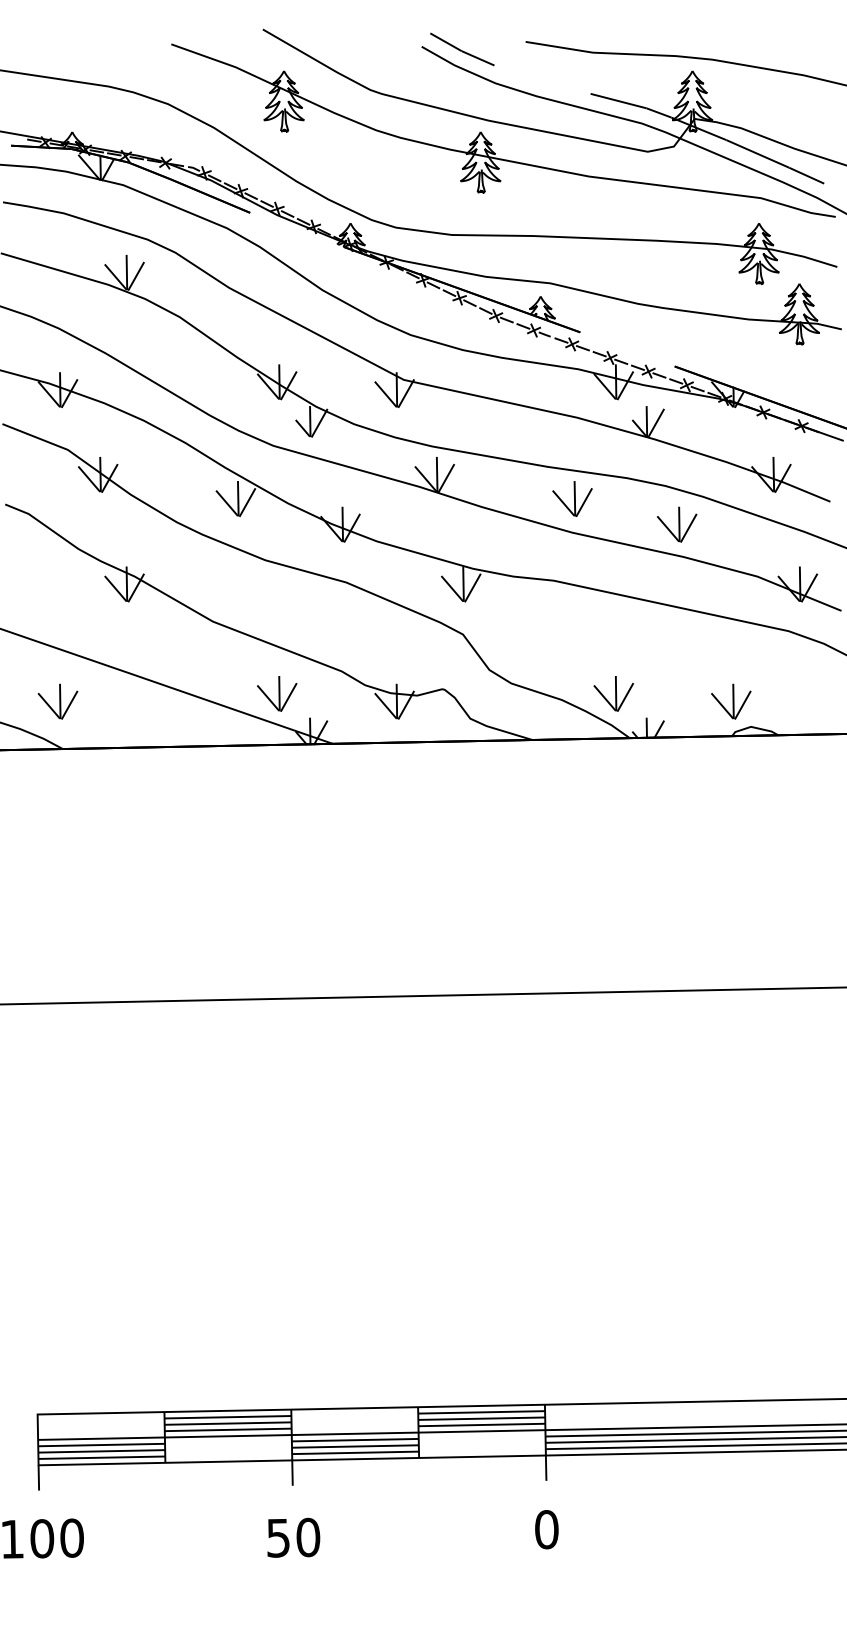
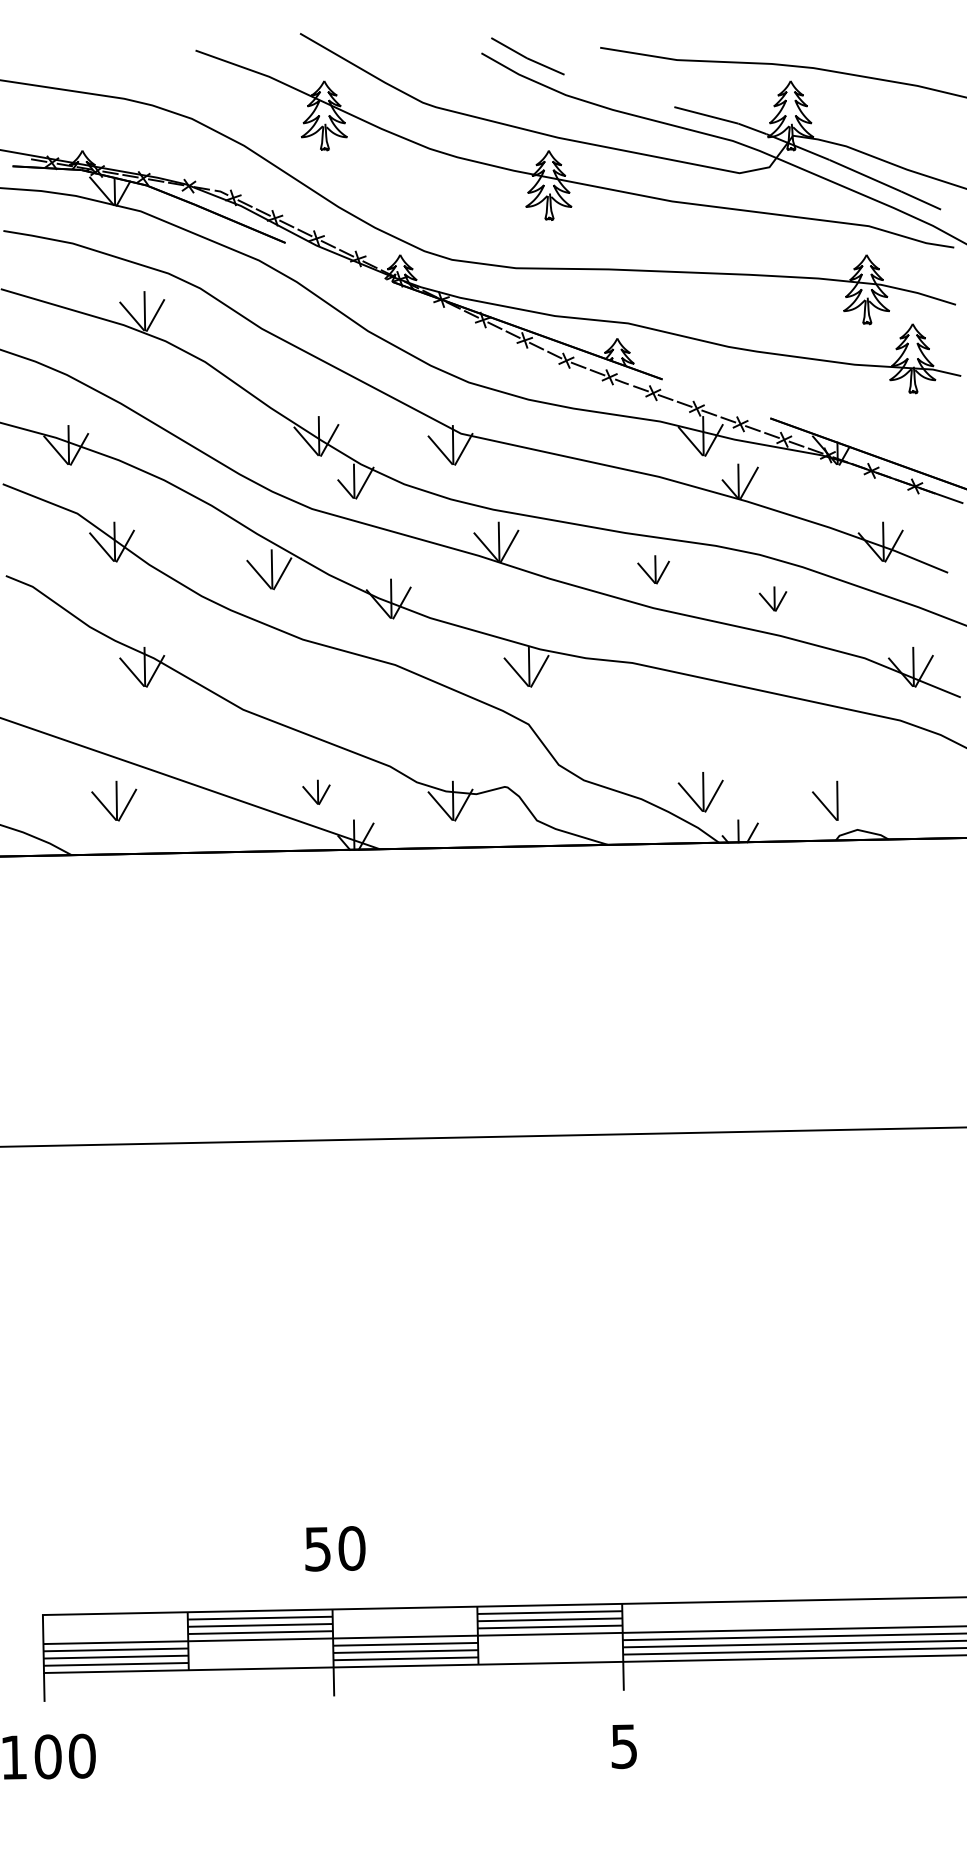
part: (572, 498) -> (653, 569), size x0.7
part: (676, 524) -> (772, 598), size x0.6
part: (277, 694) -> (316, 792), size x0.6
part: (58, 701) -> (114, 800), moved
line: (742, 704) -> (847, 804), removed
text: (546, 1529) -> (624, 1746), 0 -> 5
text: (293, 1537) -> (335, 1548), moved

